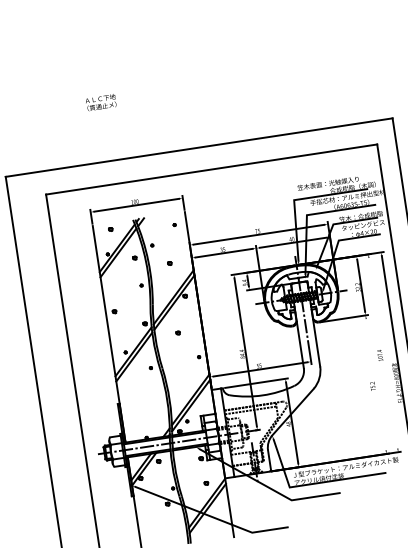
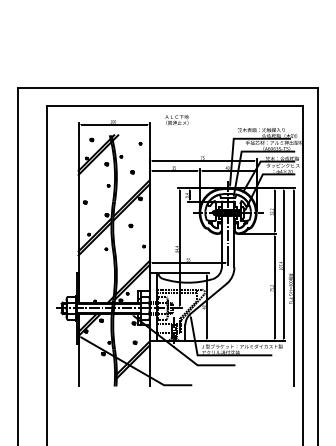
text: (100, 102) -> (176, 119), moved
line: (383, 353) -> (283, 264), added
line: (375, 384) -> (274, 287), added

